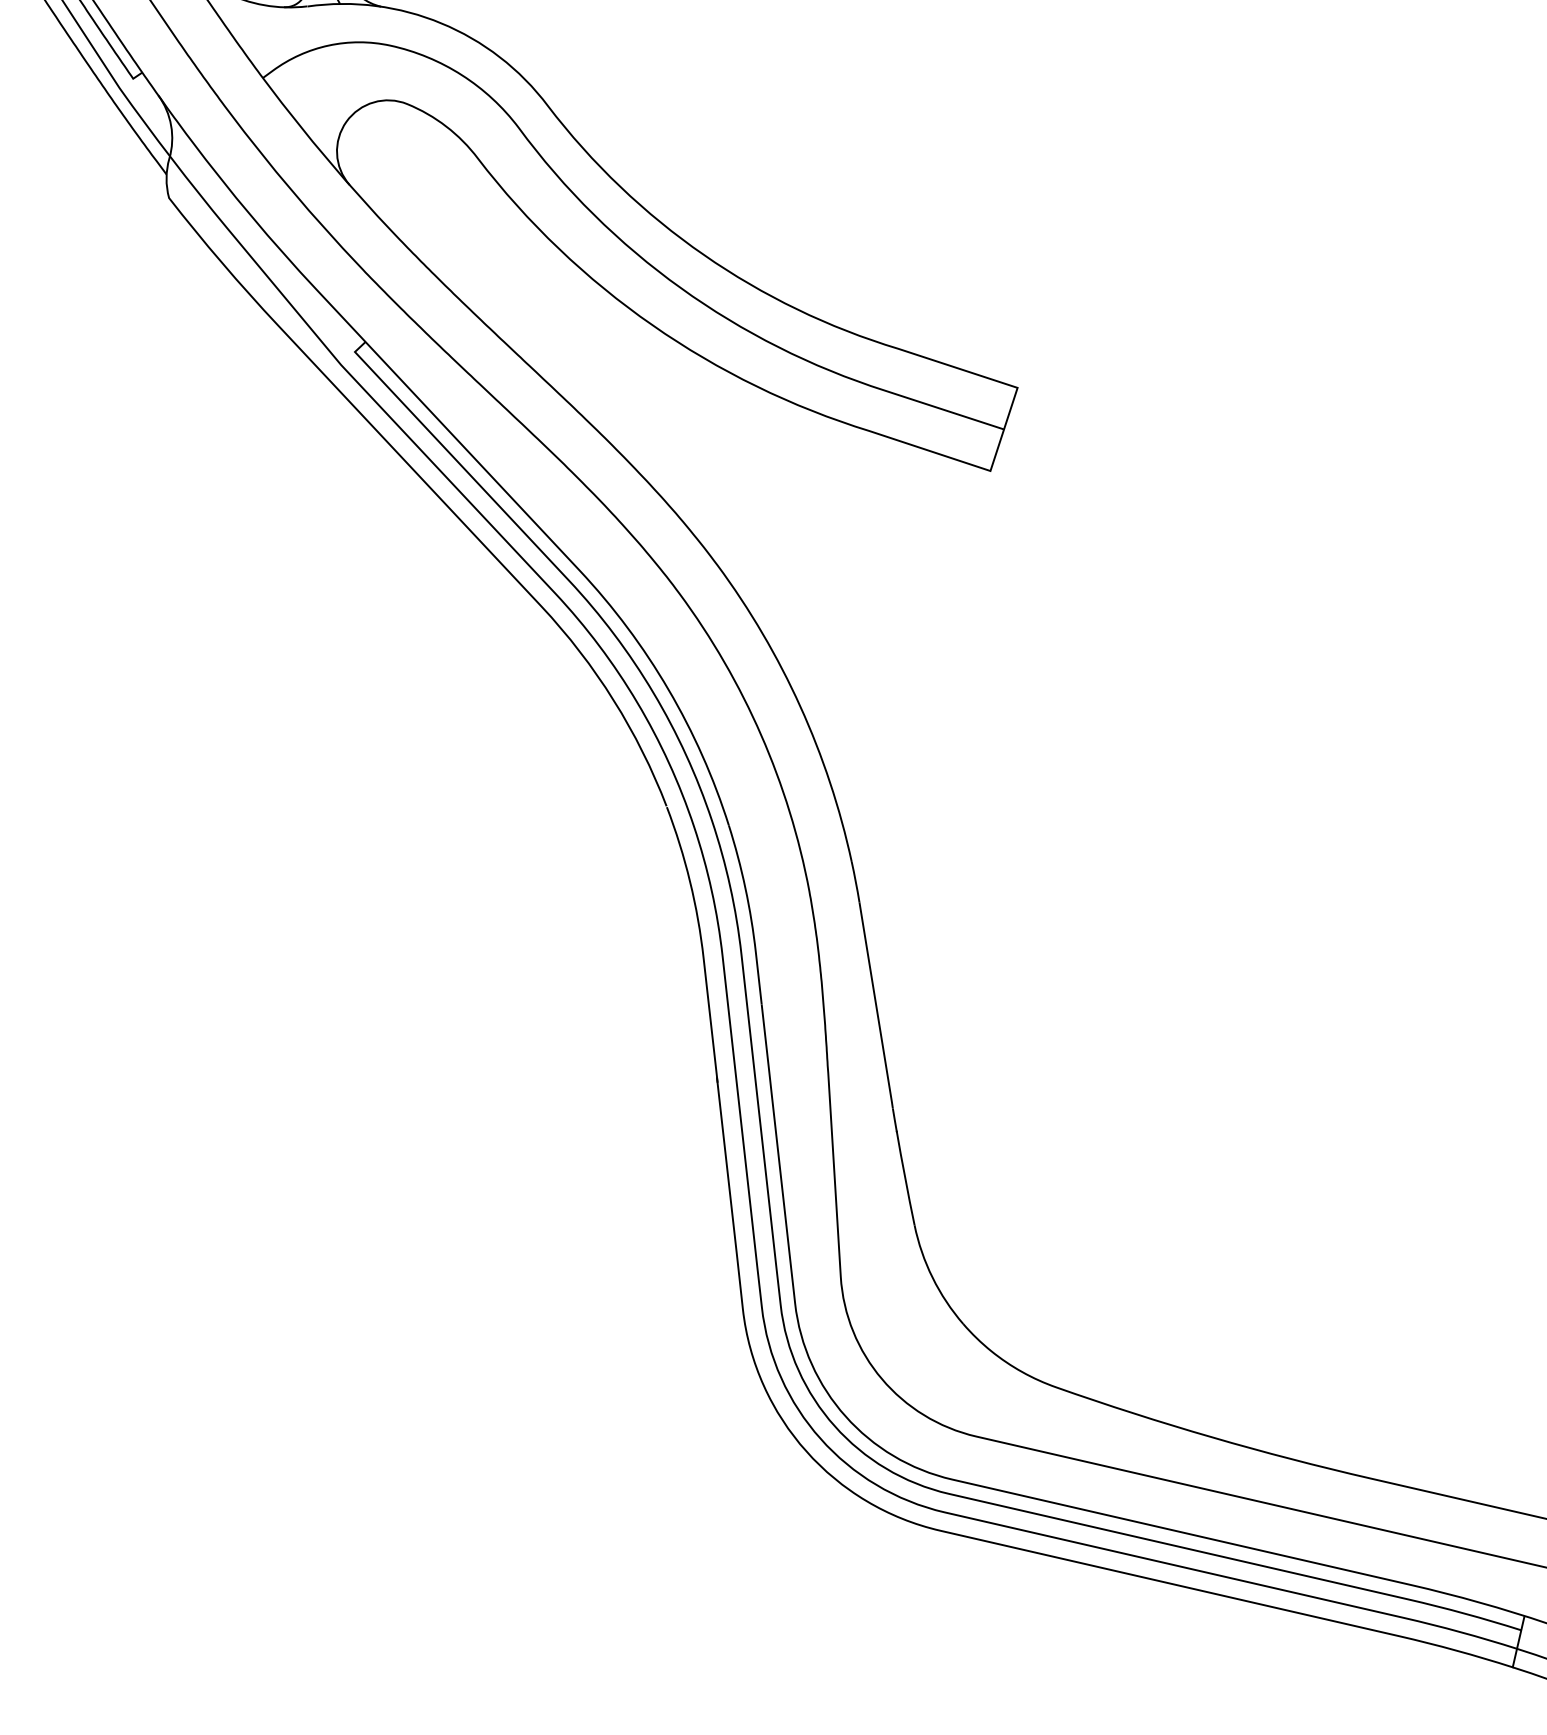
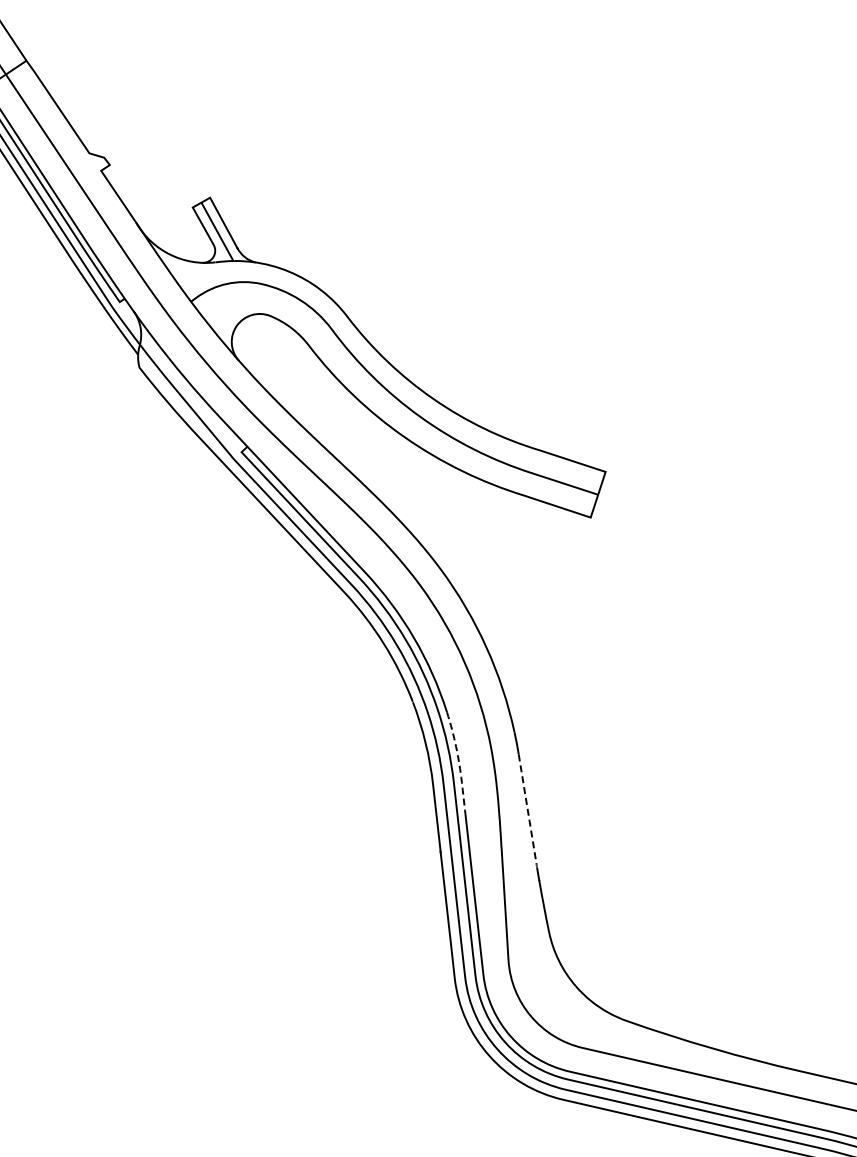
line: (749, 914) -> (458, 761), solid -> dashed
line: (877, 1011) -> (528, 814), solid -> dashed

